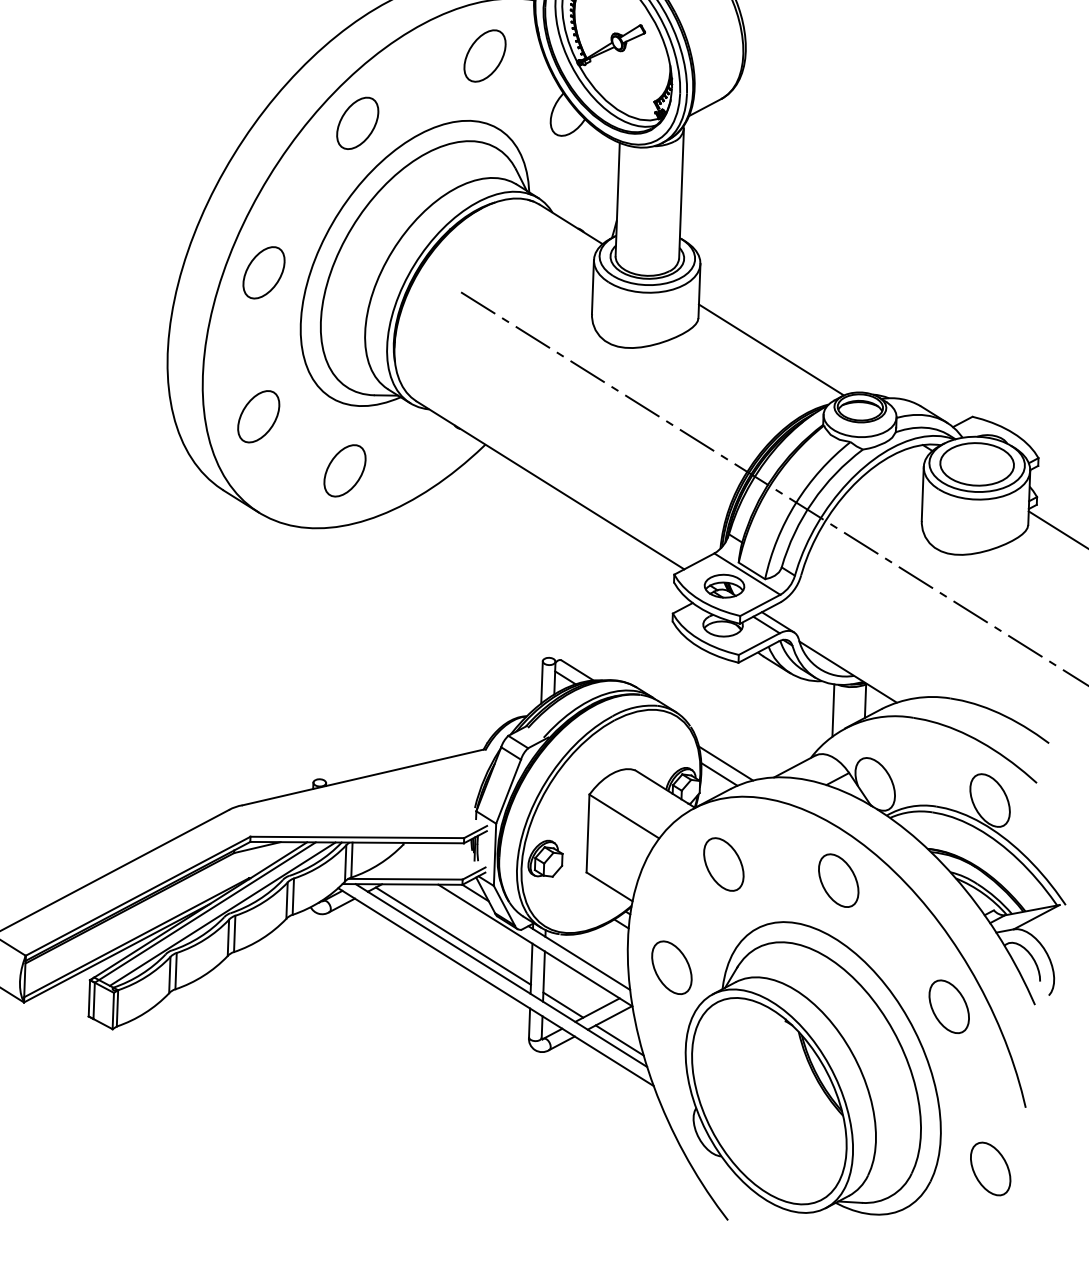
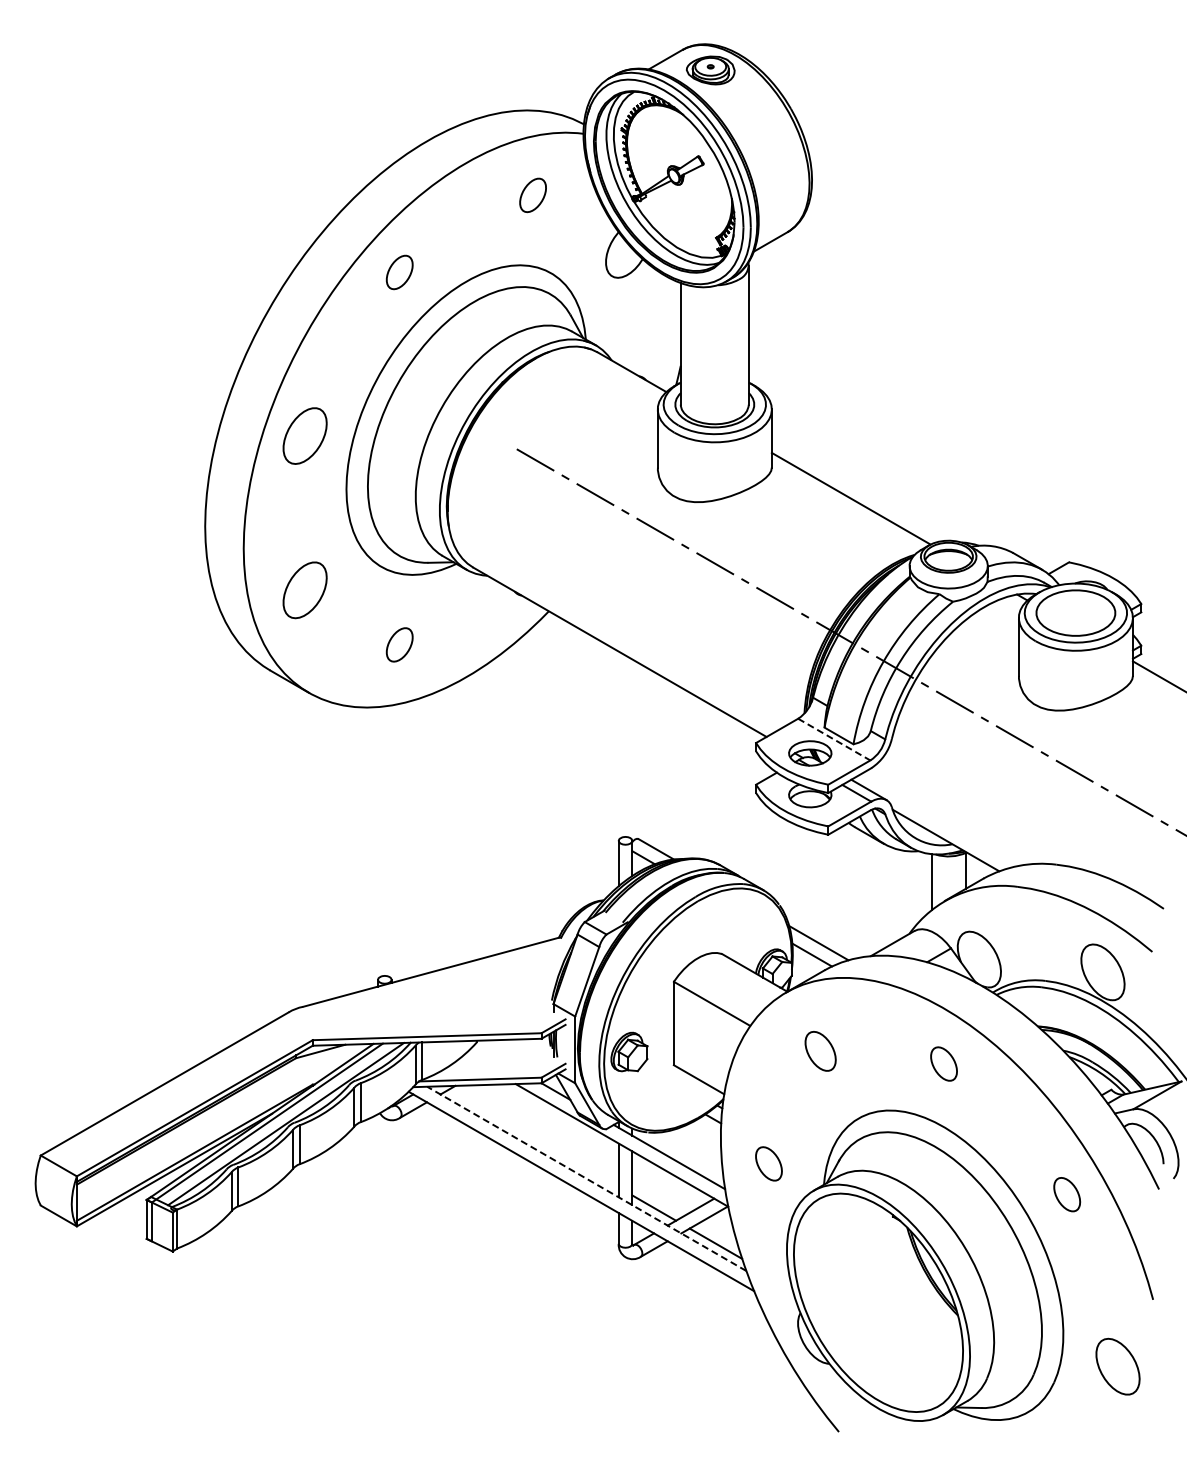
part: (484, 56) -> (532, 195), size x0.6
part: (357, 123) -> (399, 272), size x0.6
part: (344, 470) -> (399, 644), size x0.6
line: (747, 574) -> (834, 739), solid -> dashed
part: (723, 864) -> (820, 1051), size x0.7
part: (838, 880) -> (943, 1063), size x0.6
line: (453, 936) -> (533, 1138), removed
part: (671, 967) -> (768, 1163), size x0.6
line: (501, 975) -> (586, 1178), solid -> dashed
part: (948, 1006) -> (1066, 1194), size x0.6

